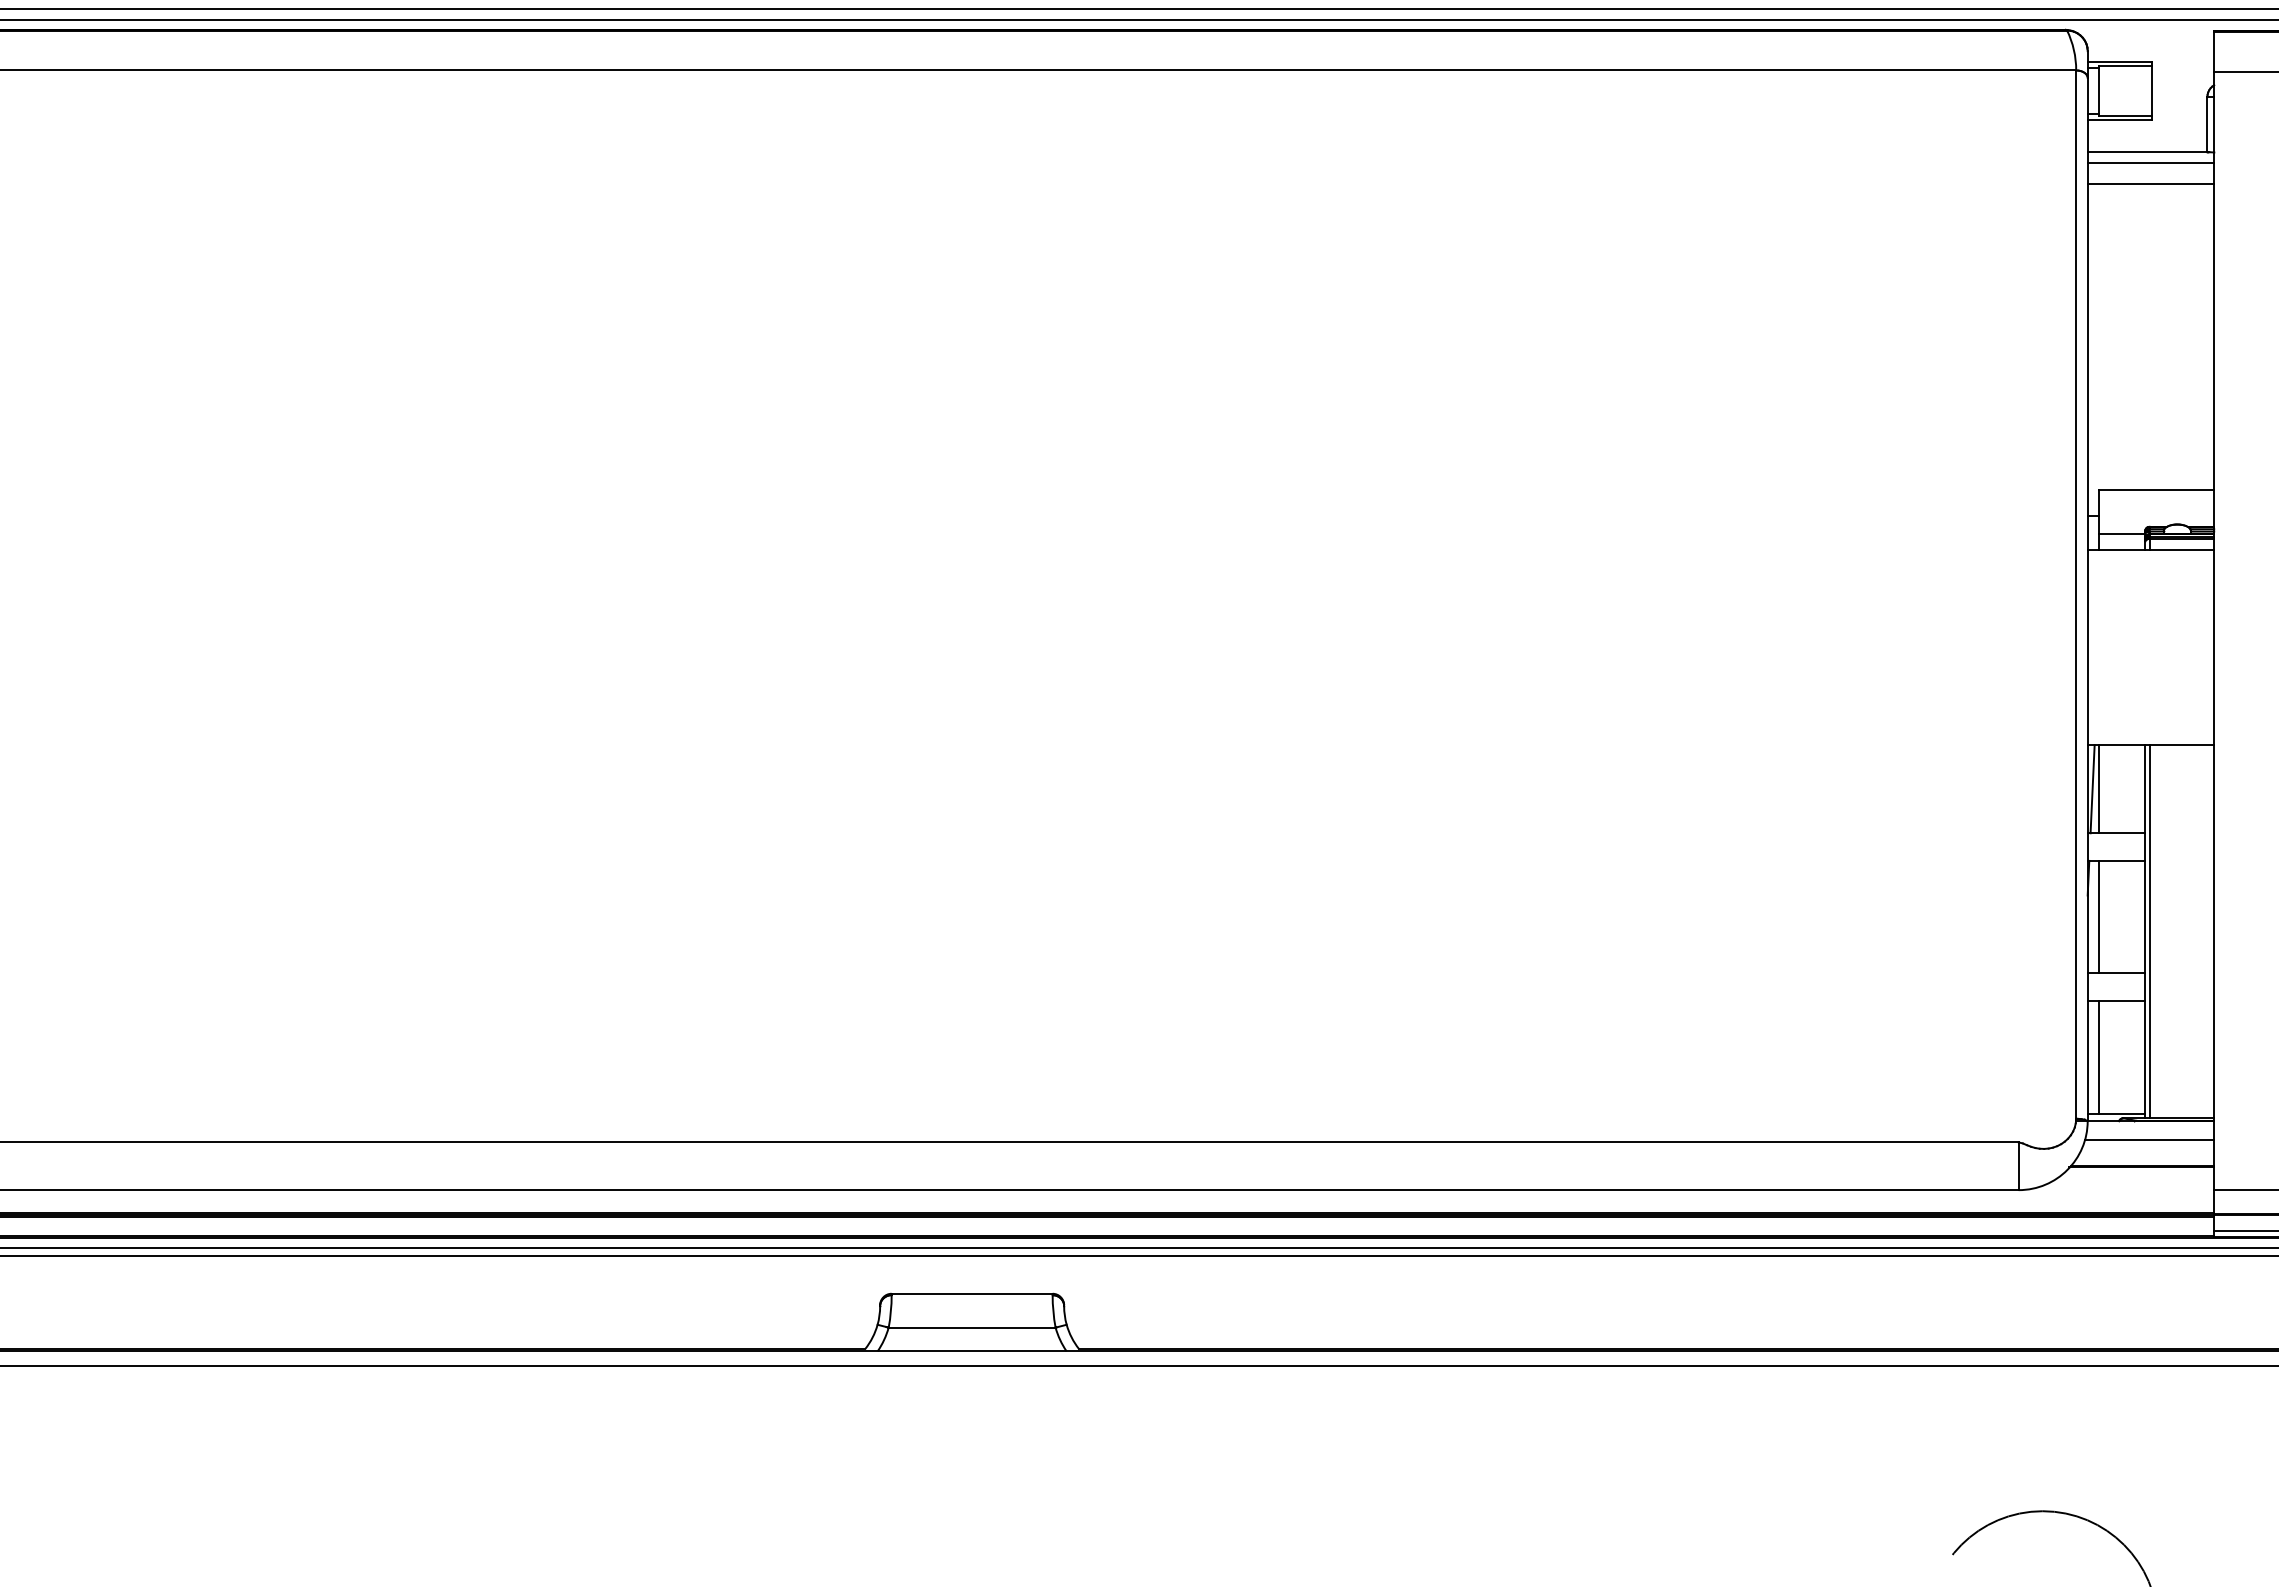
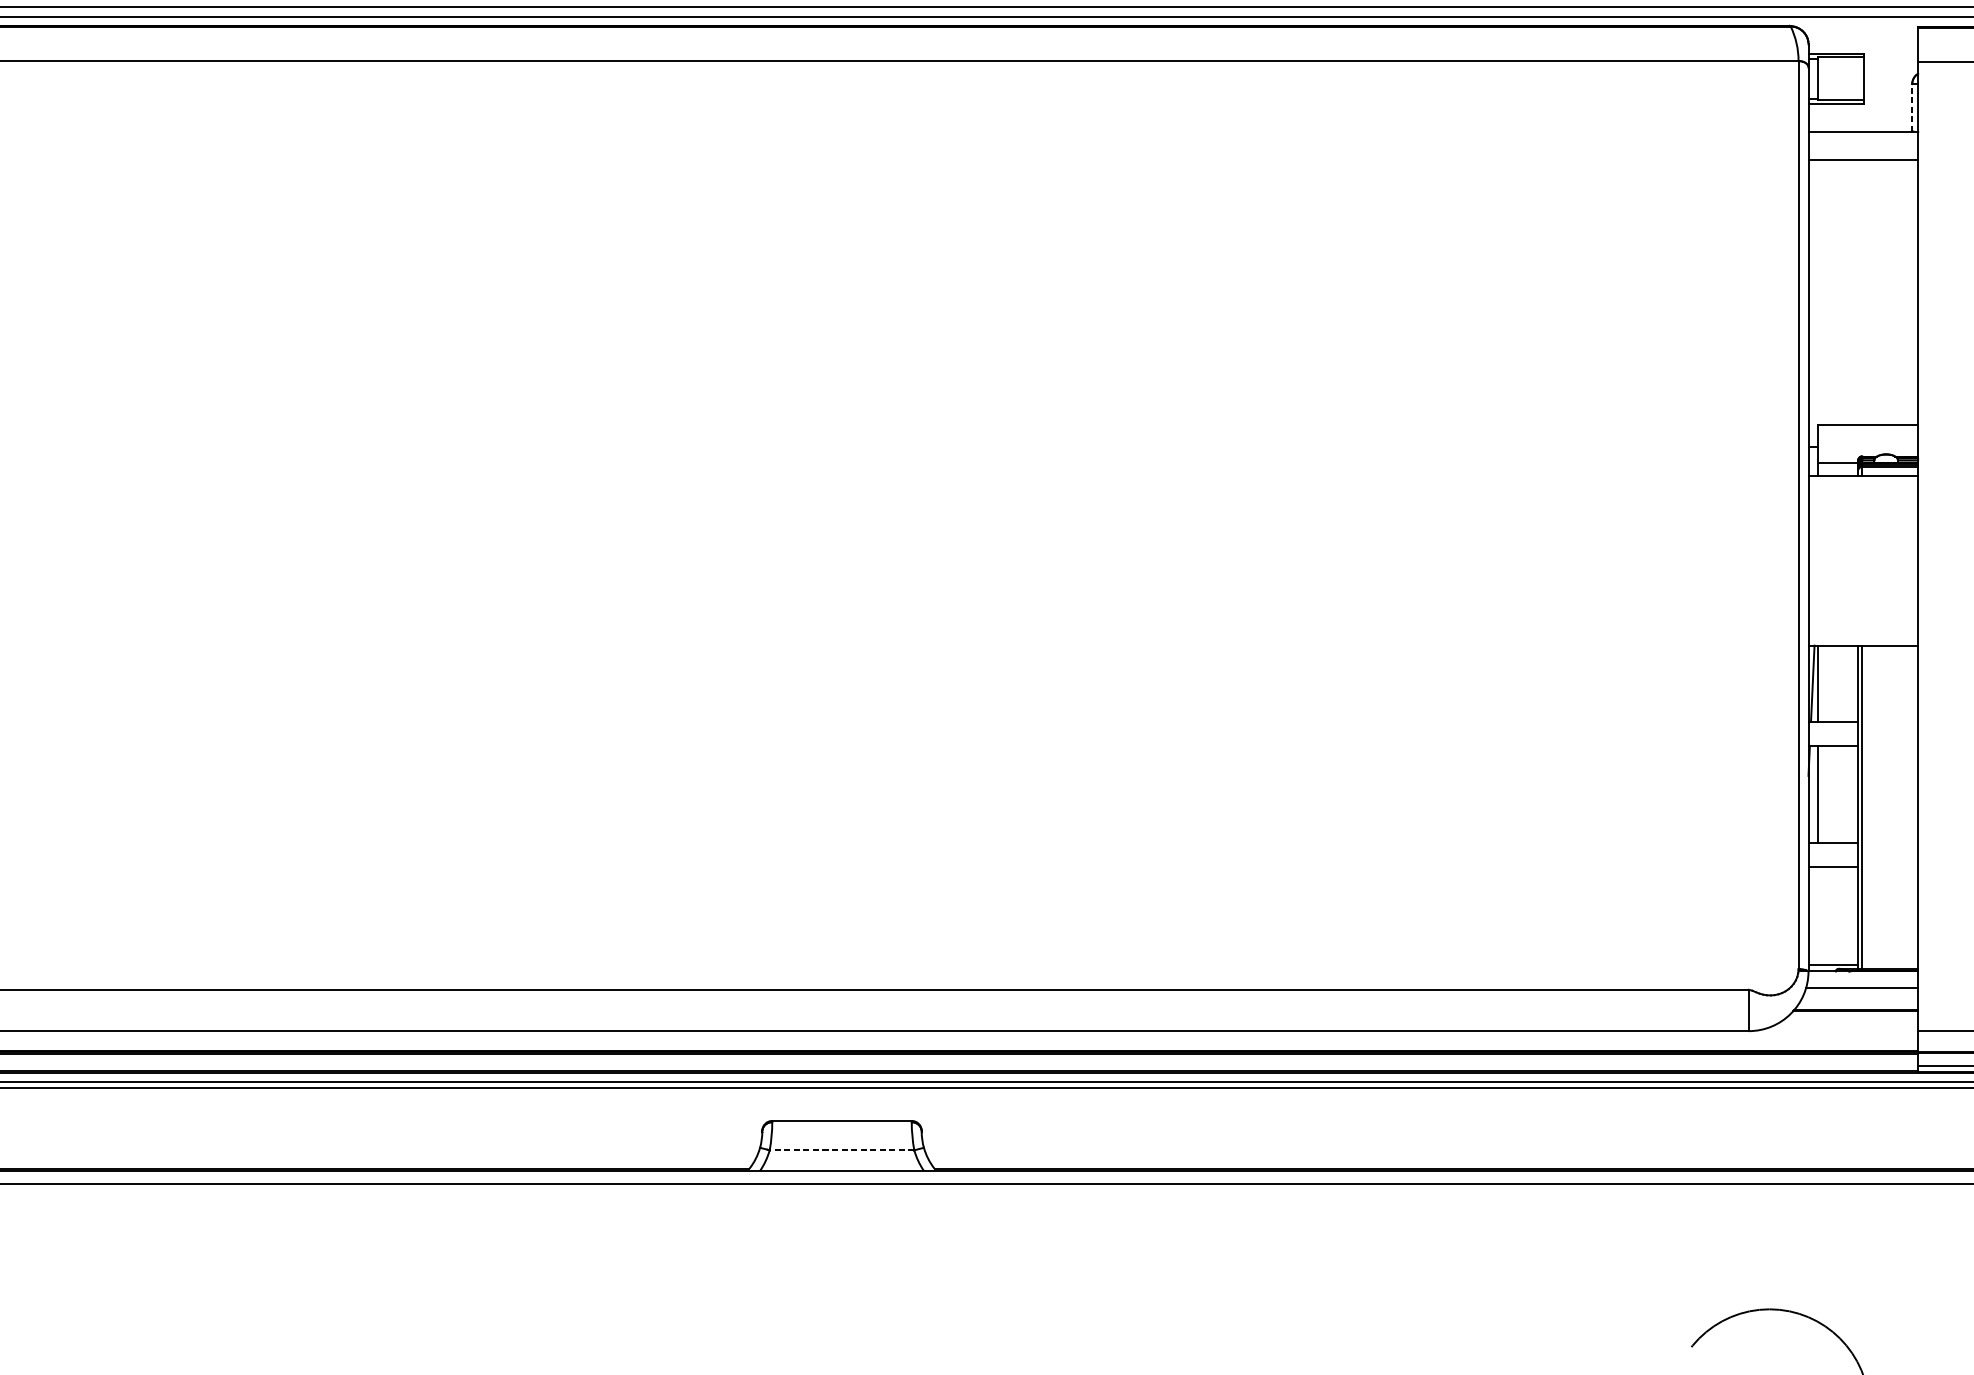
line: (2207, 124) -> (1912, 107), solid -> dashed
line: (2150, 162) -> (1862, 140), removed
line: (2099, 1057) -> (1818, 916), removed
line: (971, 1327) -> (841, 1150), solid -> dashed

